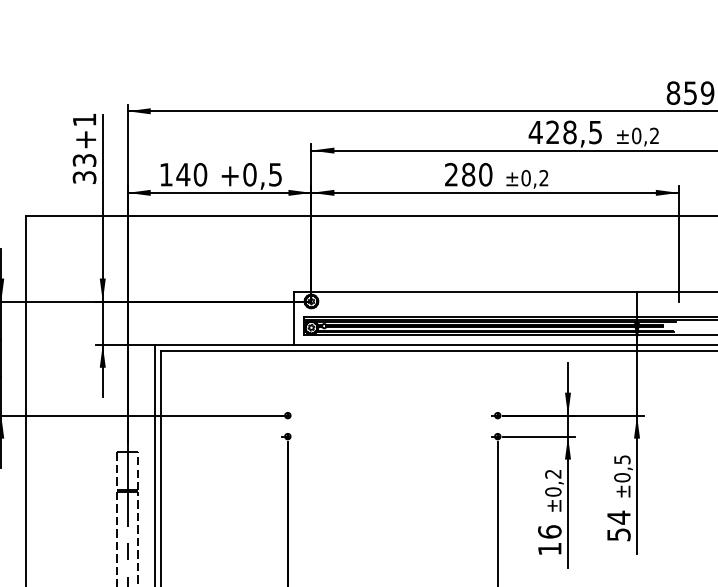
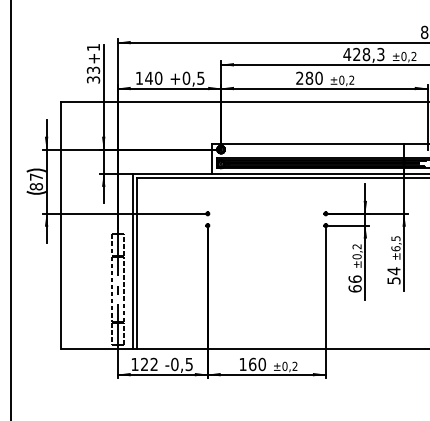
text: (594, 130) -> (380, 53), 428,5 -> 428,3
text: (621, 477) -> (395, 248), ±0,5 -> ±6,5
text: (548, 548) -> (354, 288), 16 -> 66

